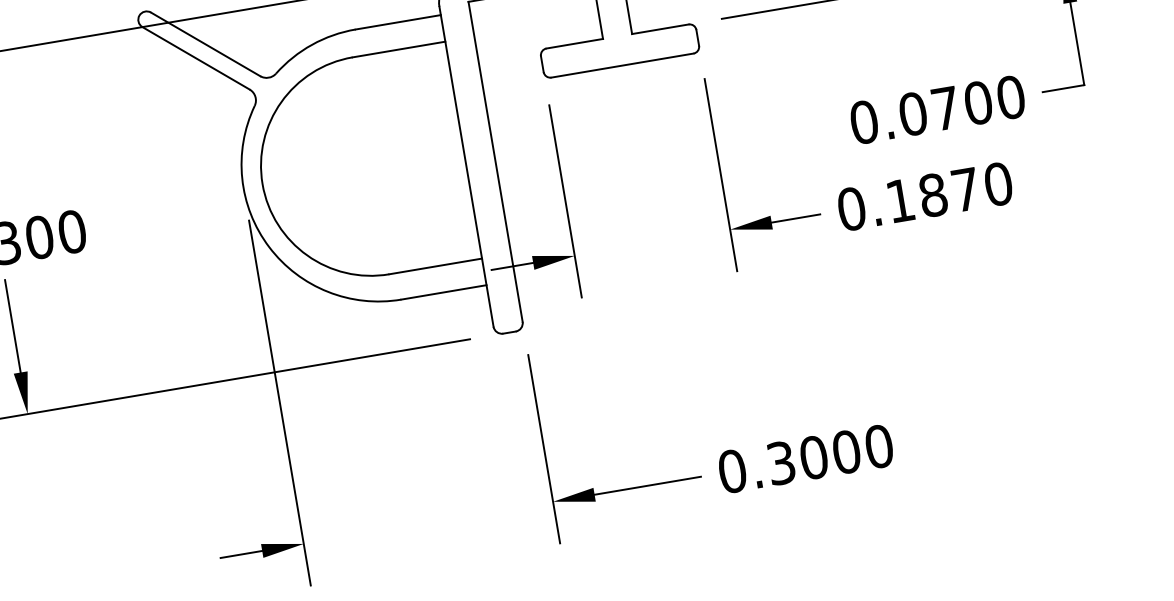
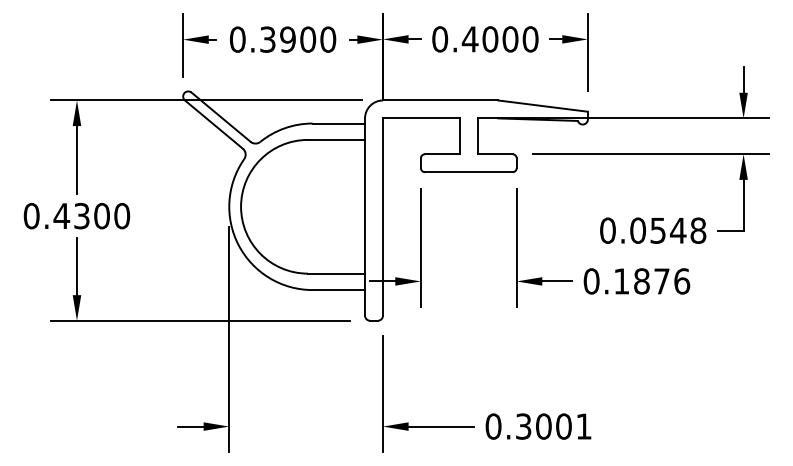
text: (978, 102) -> (678, 230), 0.0700 -> 0.0548
text: (999, 184) -> (682, 281), 0.1870 -> 0.1876
text: (878, 446) -> (583, 426), 0.3000 -> 0.3001

